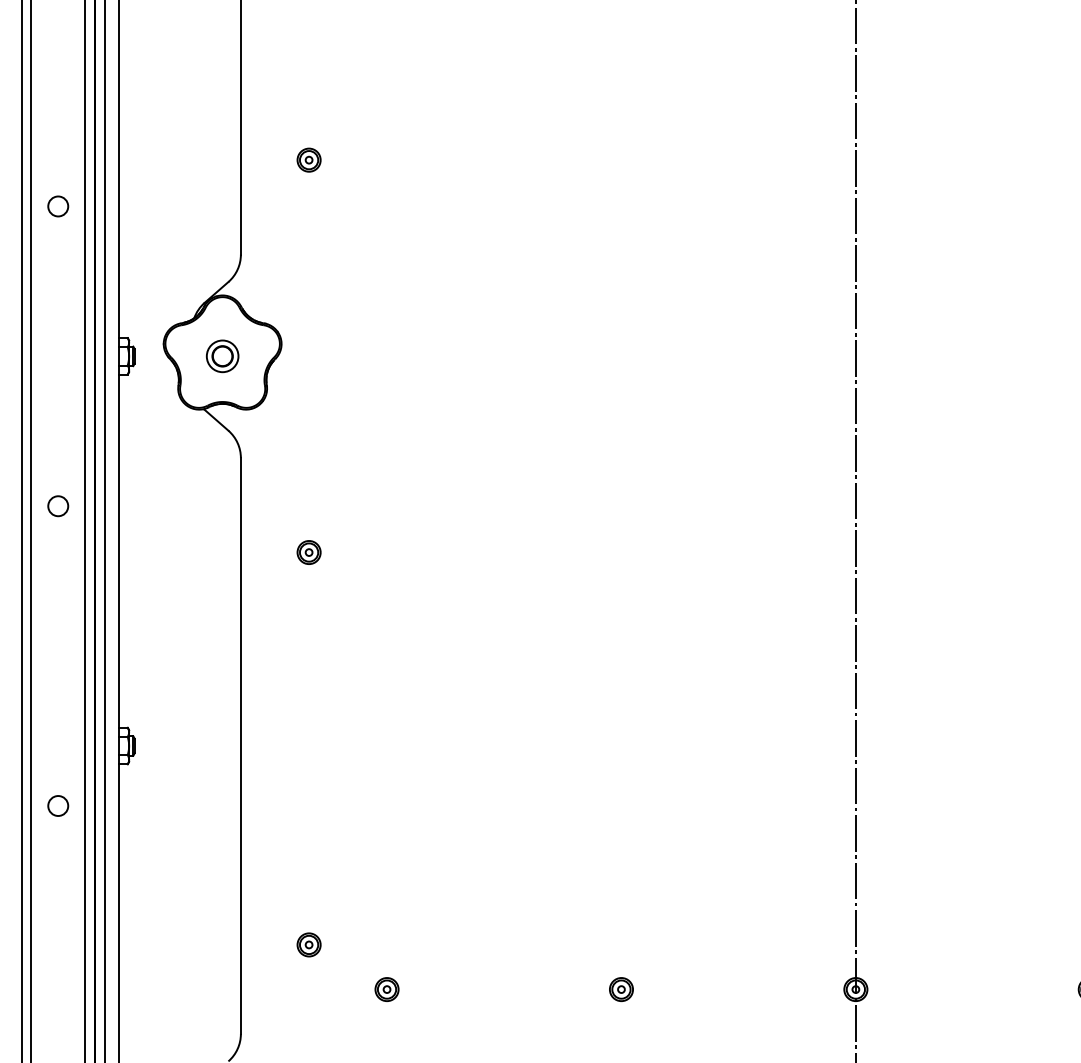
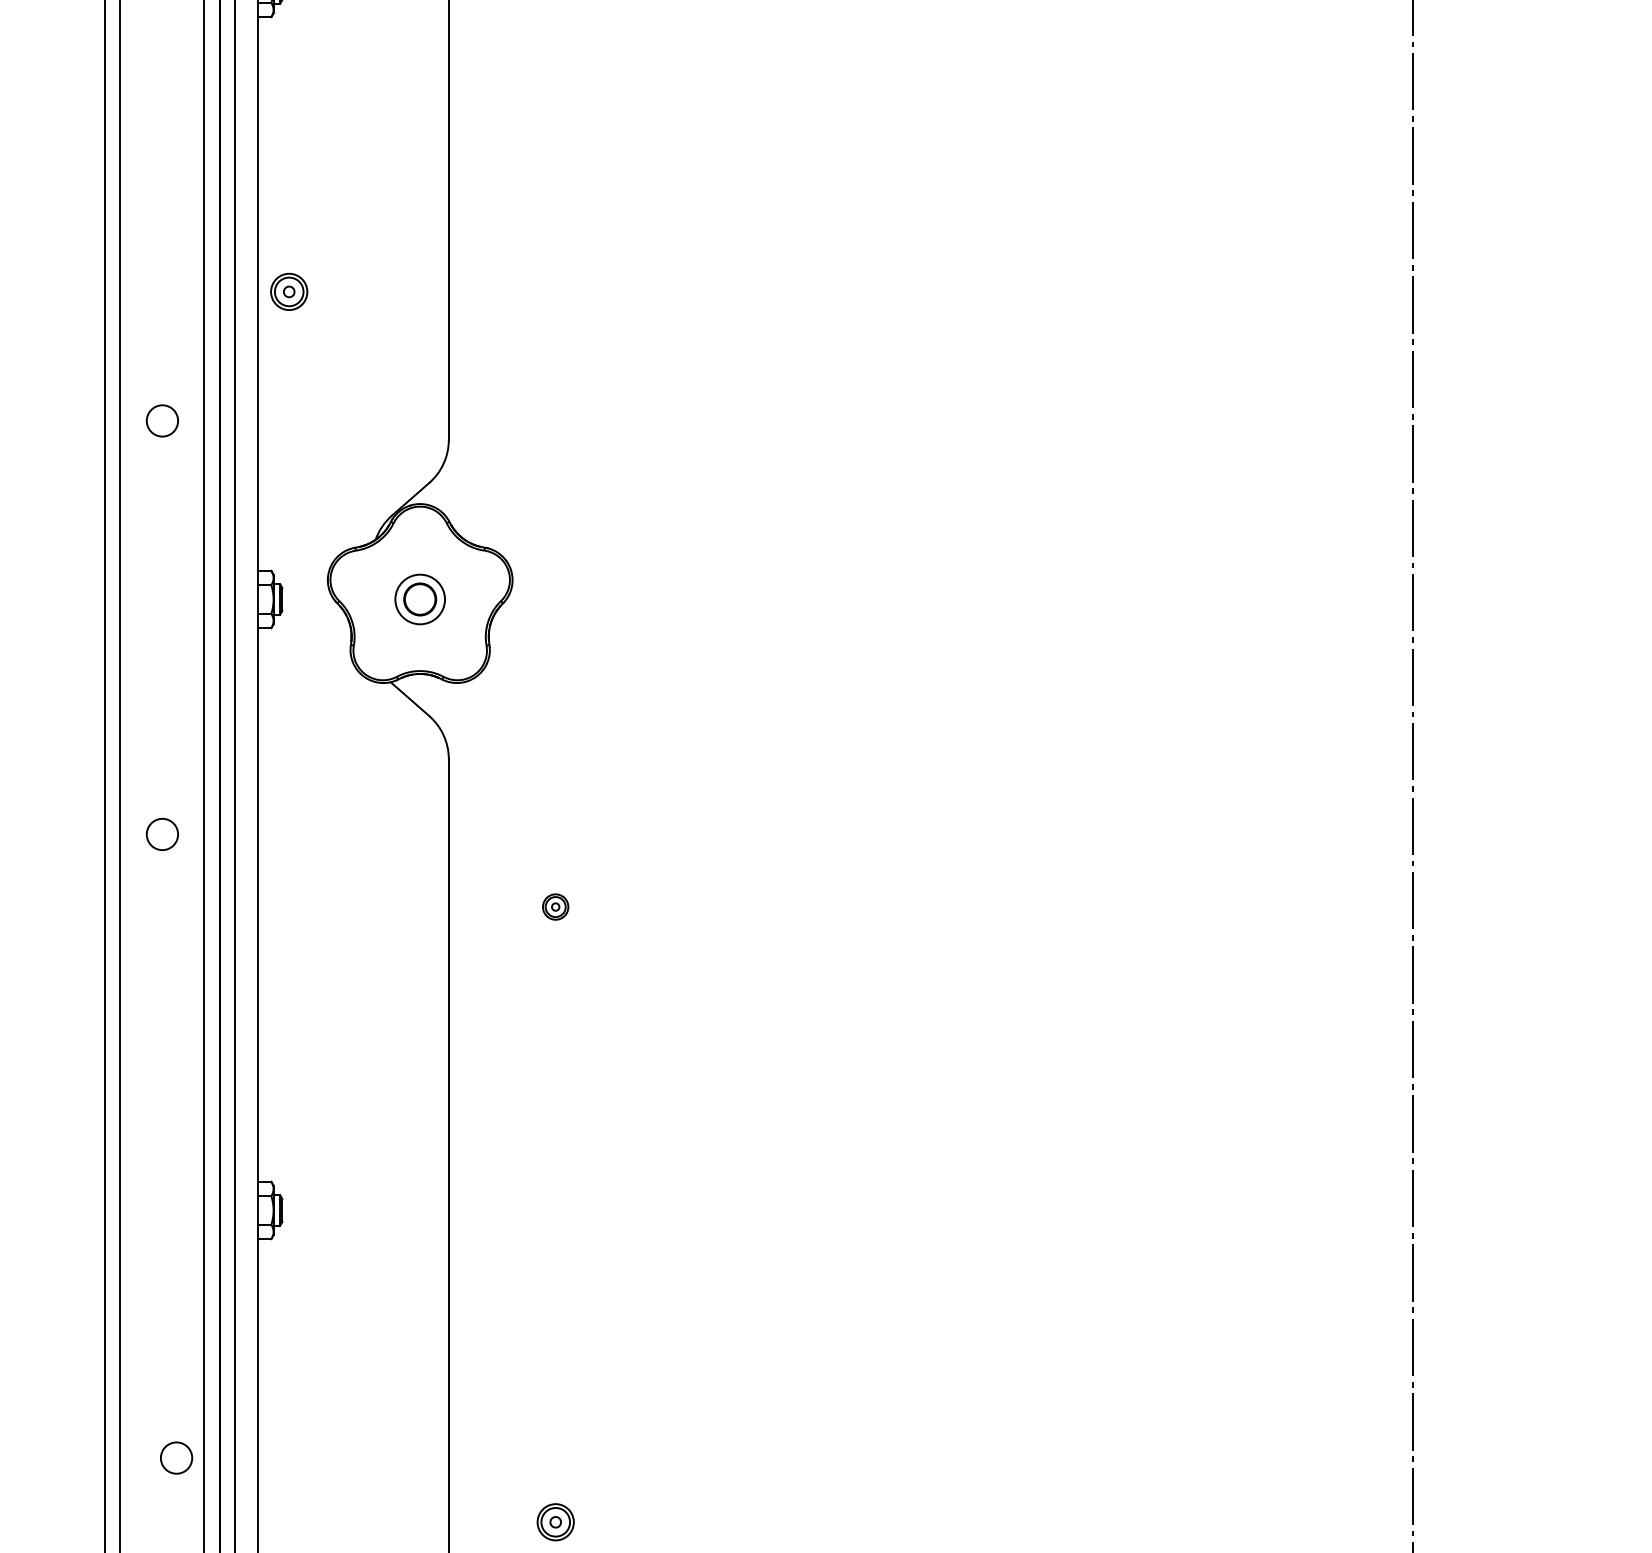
part: (308, 159) -> (288, 290), moved
circle: (58, 206) -> (162, 420), moved
part: (308, 552) -> (554, 907), size x0.7
circle: (58, 805) -> (176, 1457), moved

